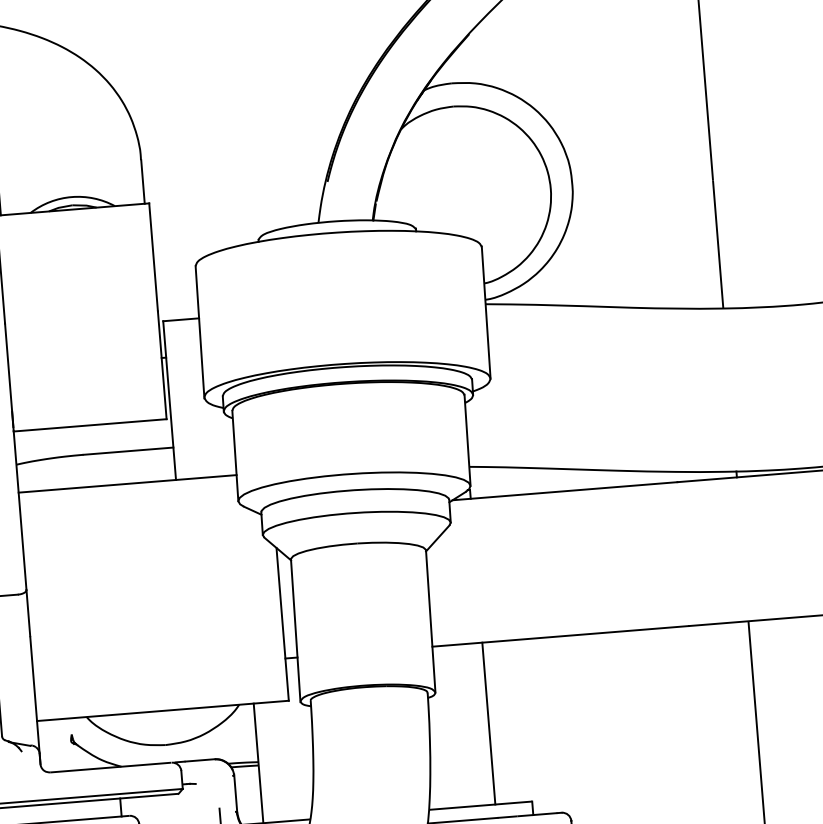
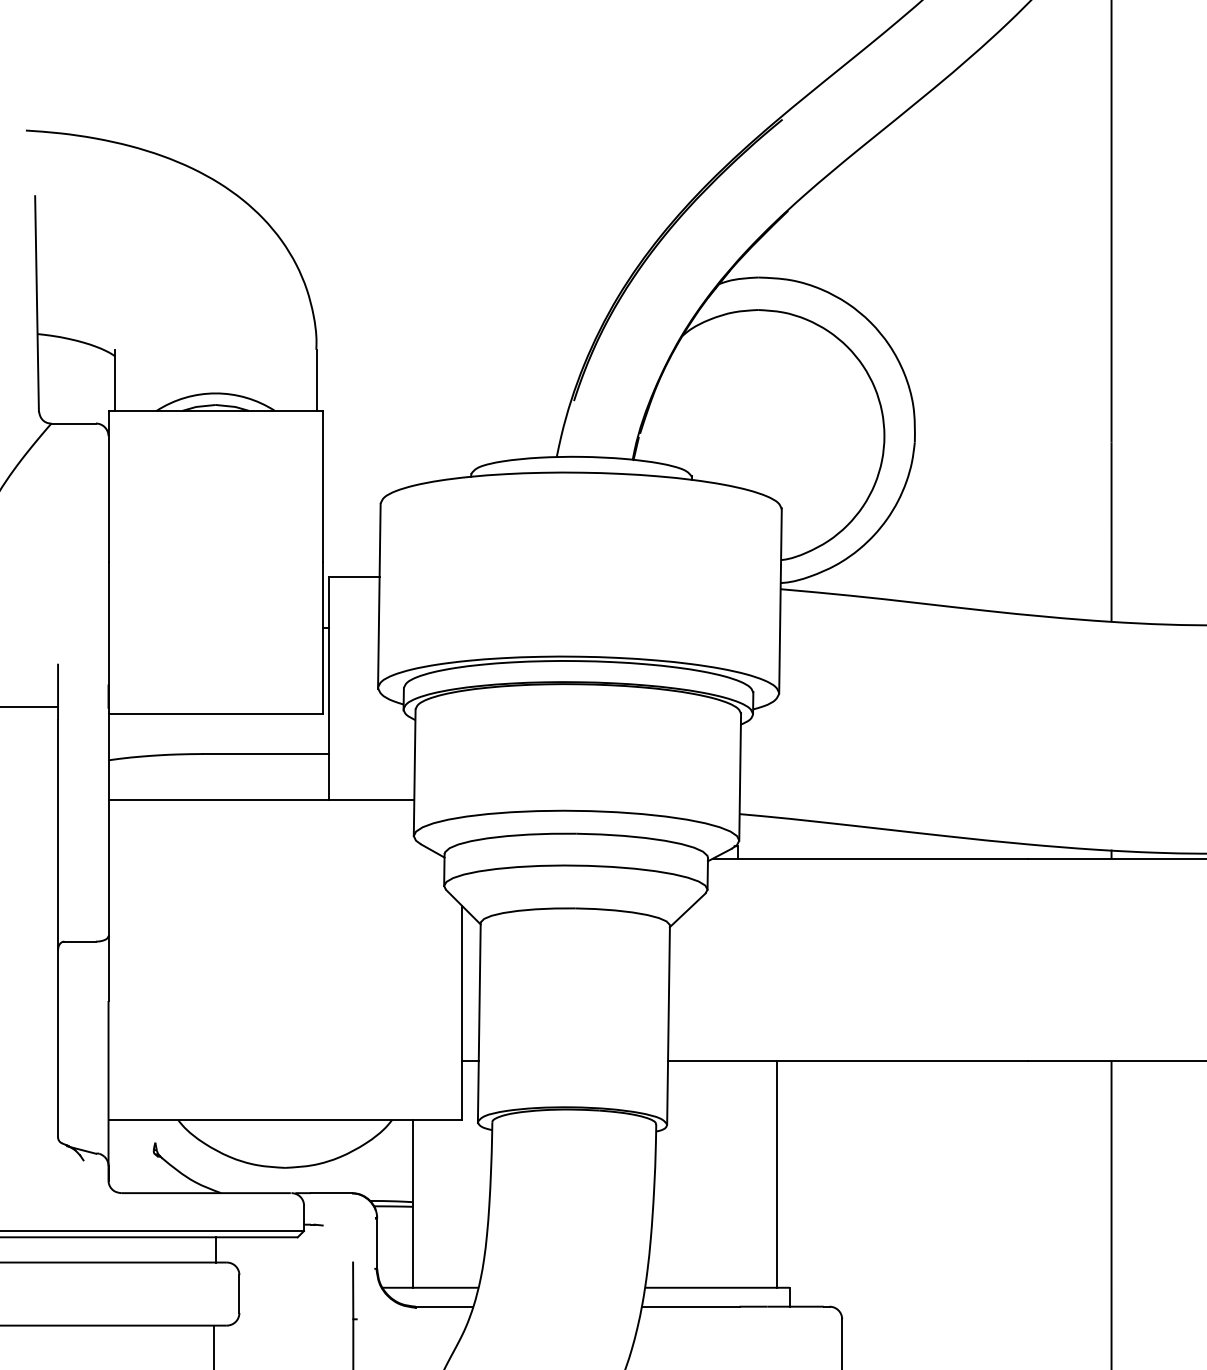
line: (489, 723) -> (777, 1173), moved

